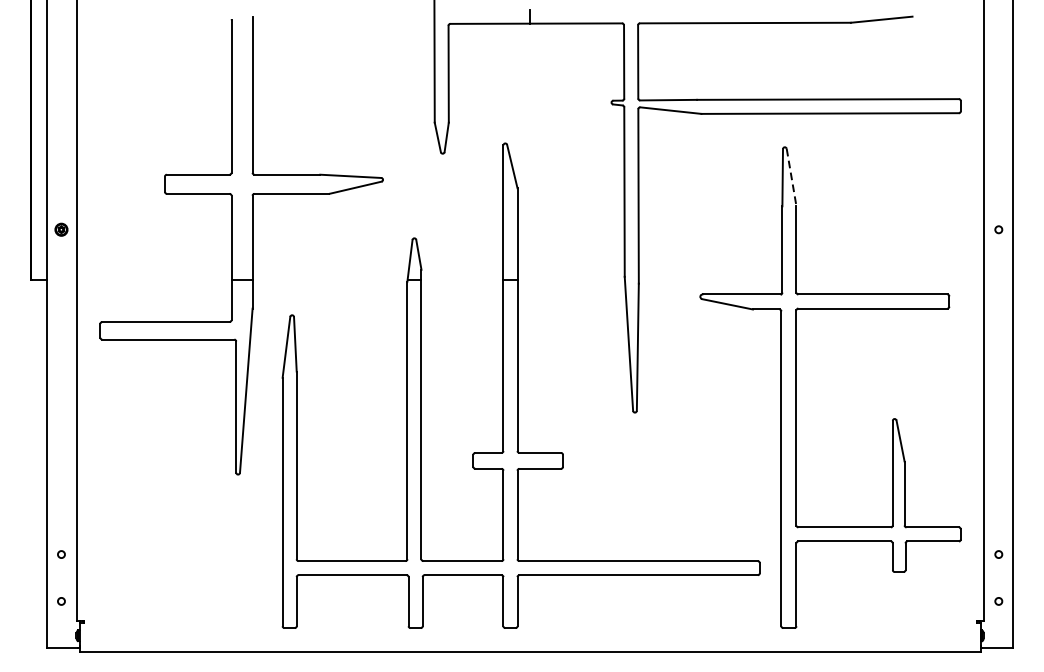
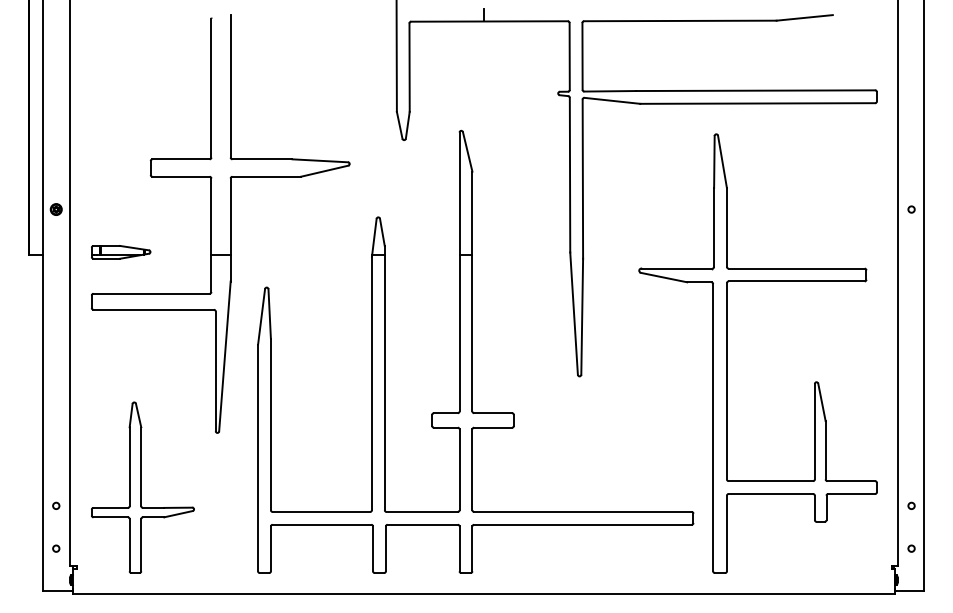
line: (791, 177) -> (722, 161), dashed -> solid
part: (132, 276) -> (121, 252), added
part: (155, 534) -> (142, 487), added

